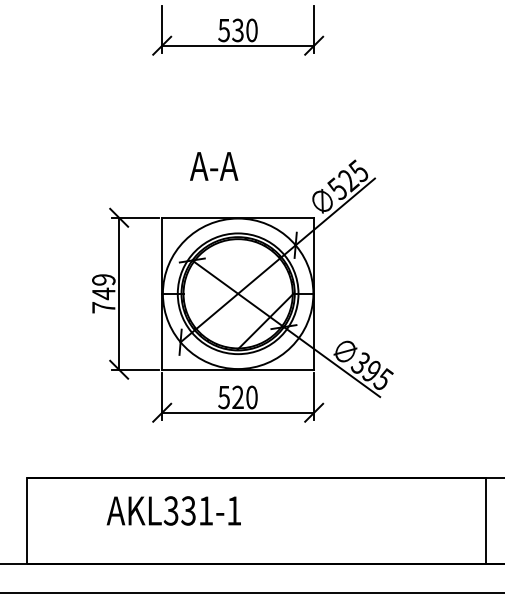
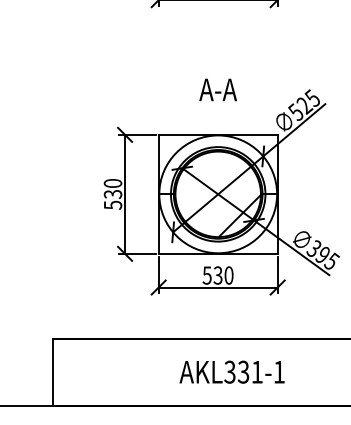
text: (214, 166) -> (218, 89), moved
text: (103, 293) -> (112, 194), 749 -> 530
text: (237, 397) -> (217, 275), 520 -> 530
text: (173, 510) -> (231, 371), moved

